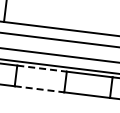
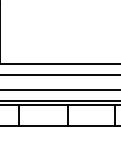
line: (42, 68) -> (43, 105), dashed -> solid
line: (39, 89) -> (43, 126), dashed -> solid

